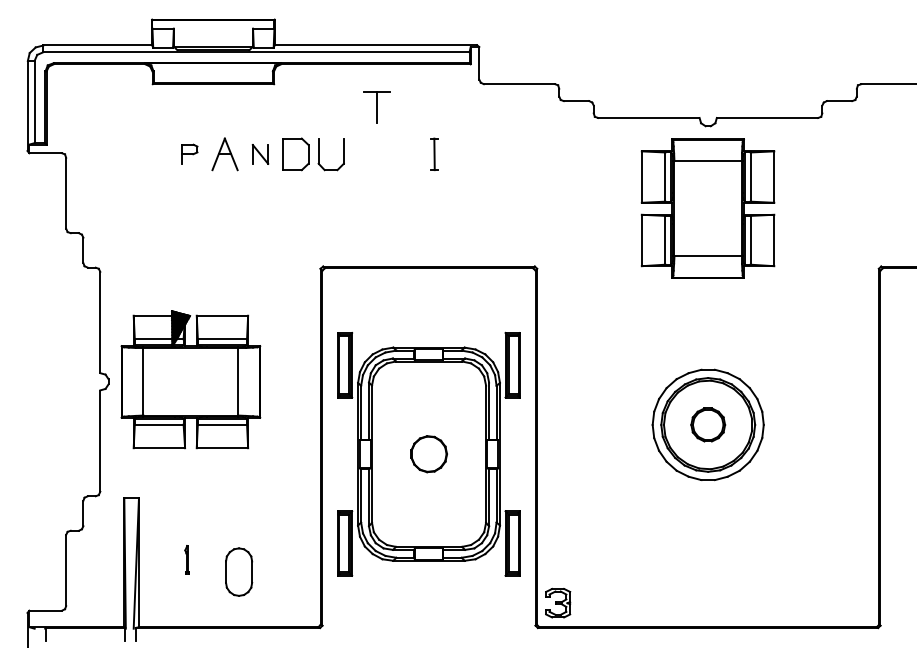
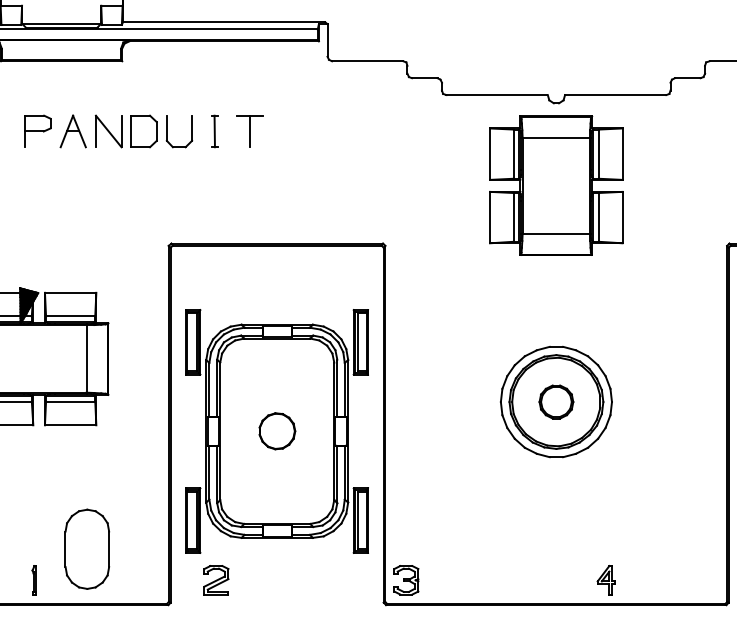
part: (376, 107) -> (249, 131), moved
part: (189, 153) -> (37, 130), size x1.67
part: (434, 153) -> (214, 130), moved
part: (260, 154) -> (108, 131), size x1.67
line: (186, 559) -> (33, 579), moved
part: (238, 571) -> (86, 548), size x1.67
part: (368, 602) -> (216, 579), added
part: (757, 602) -> (605, 579), added

